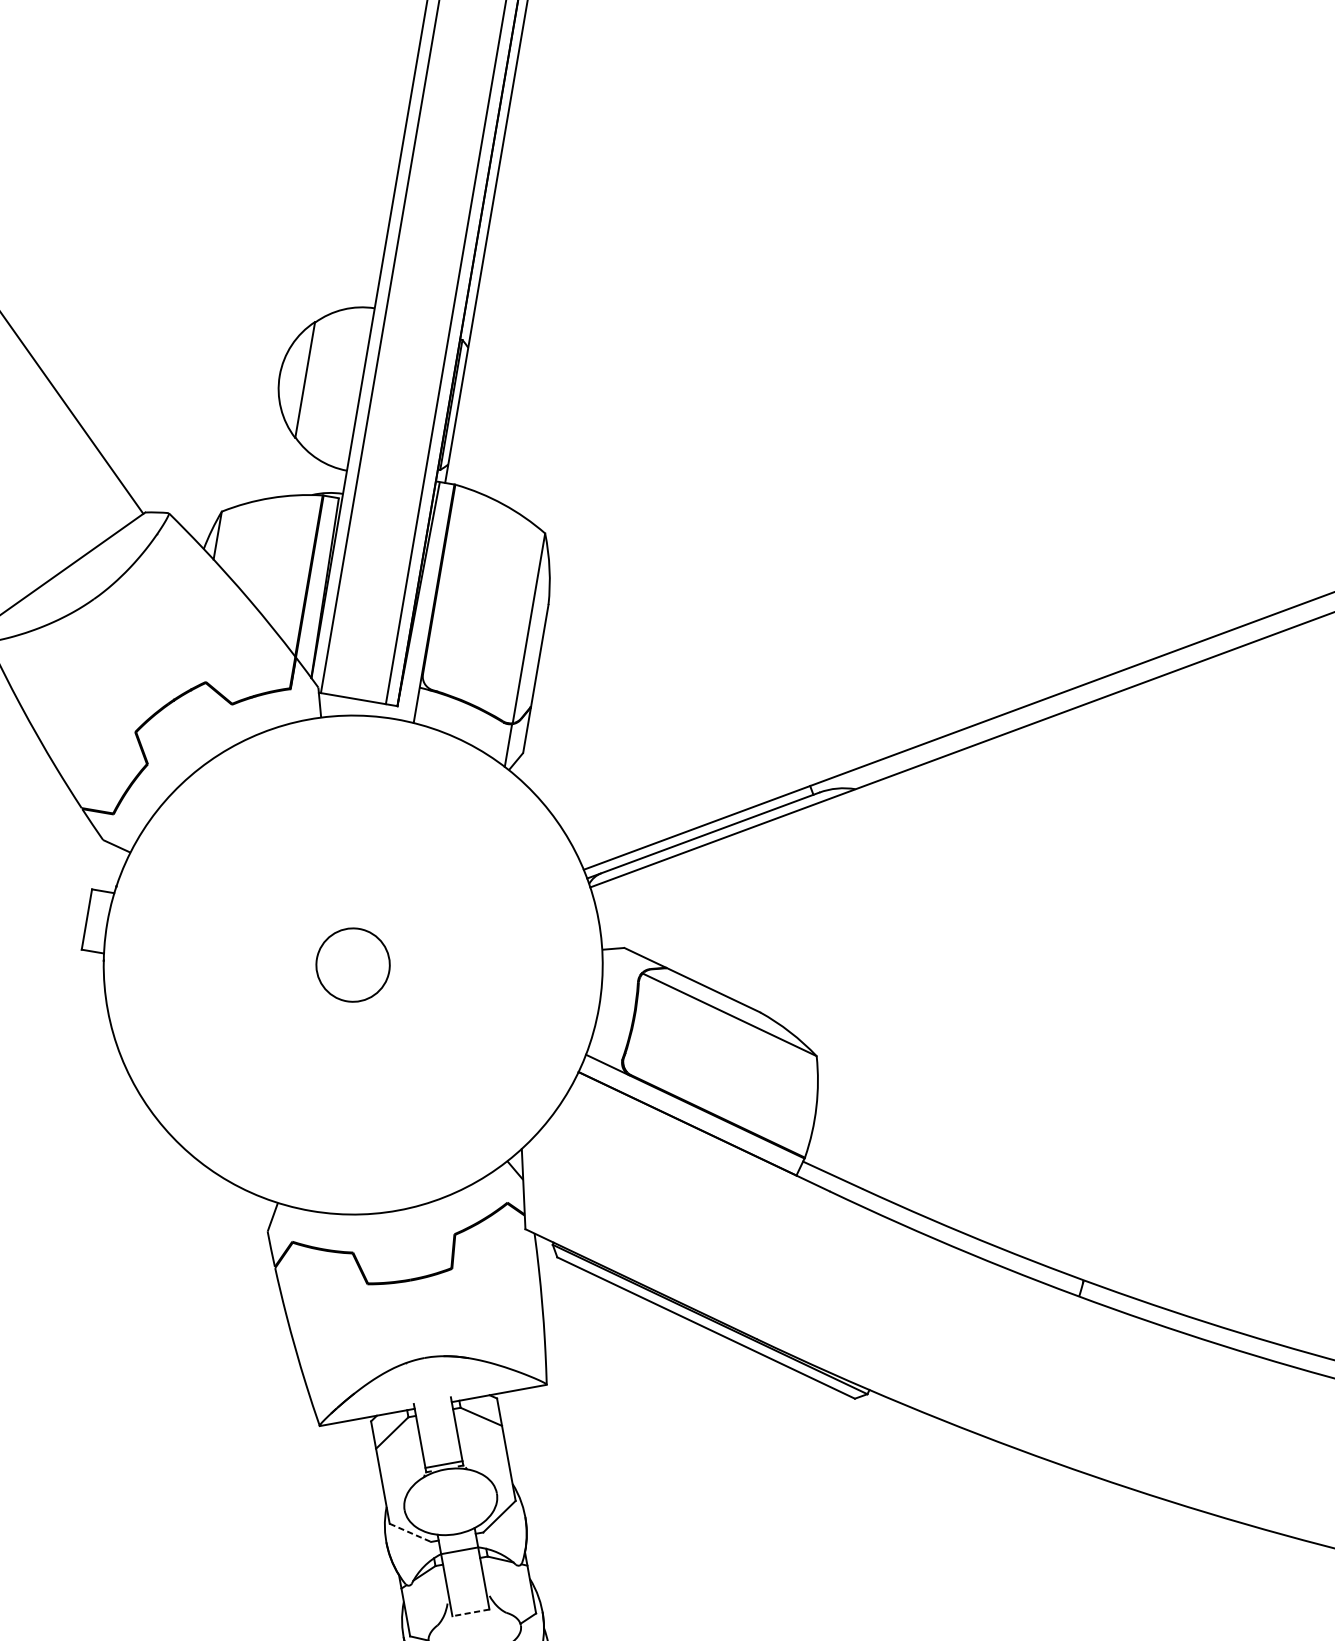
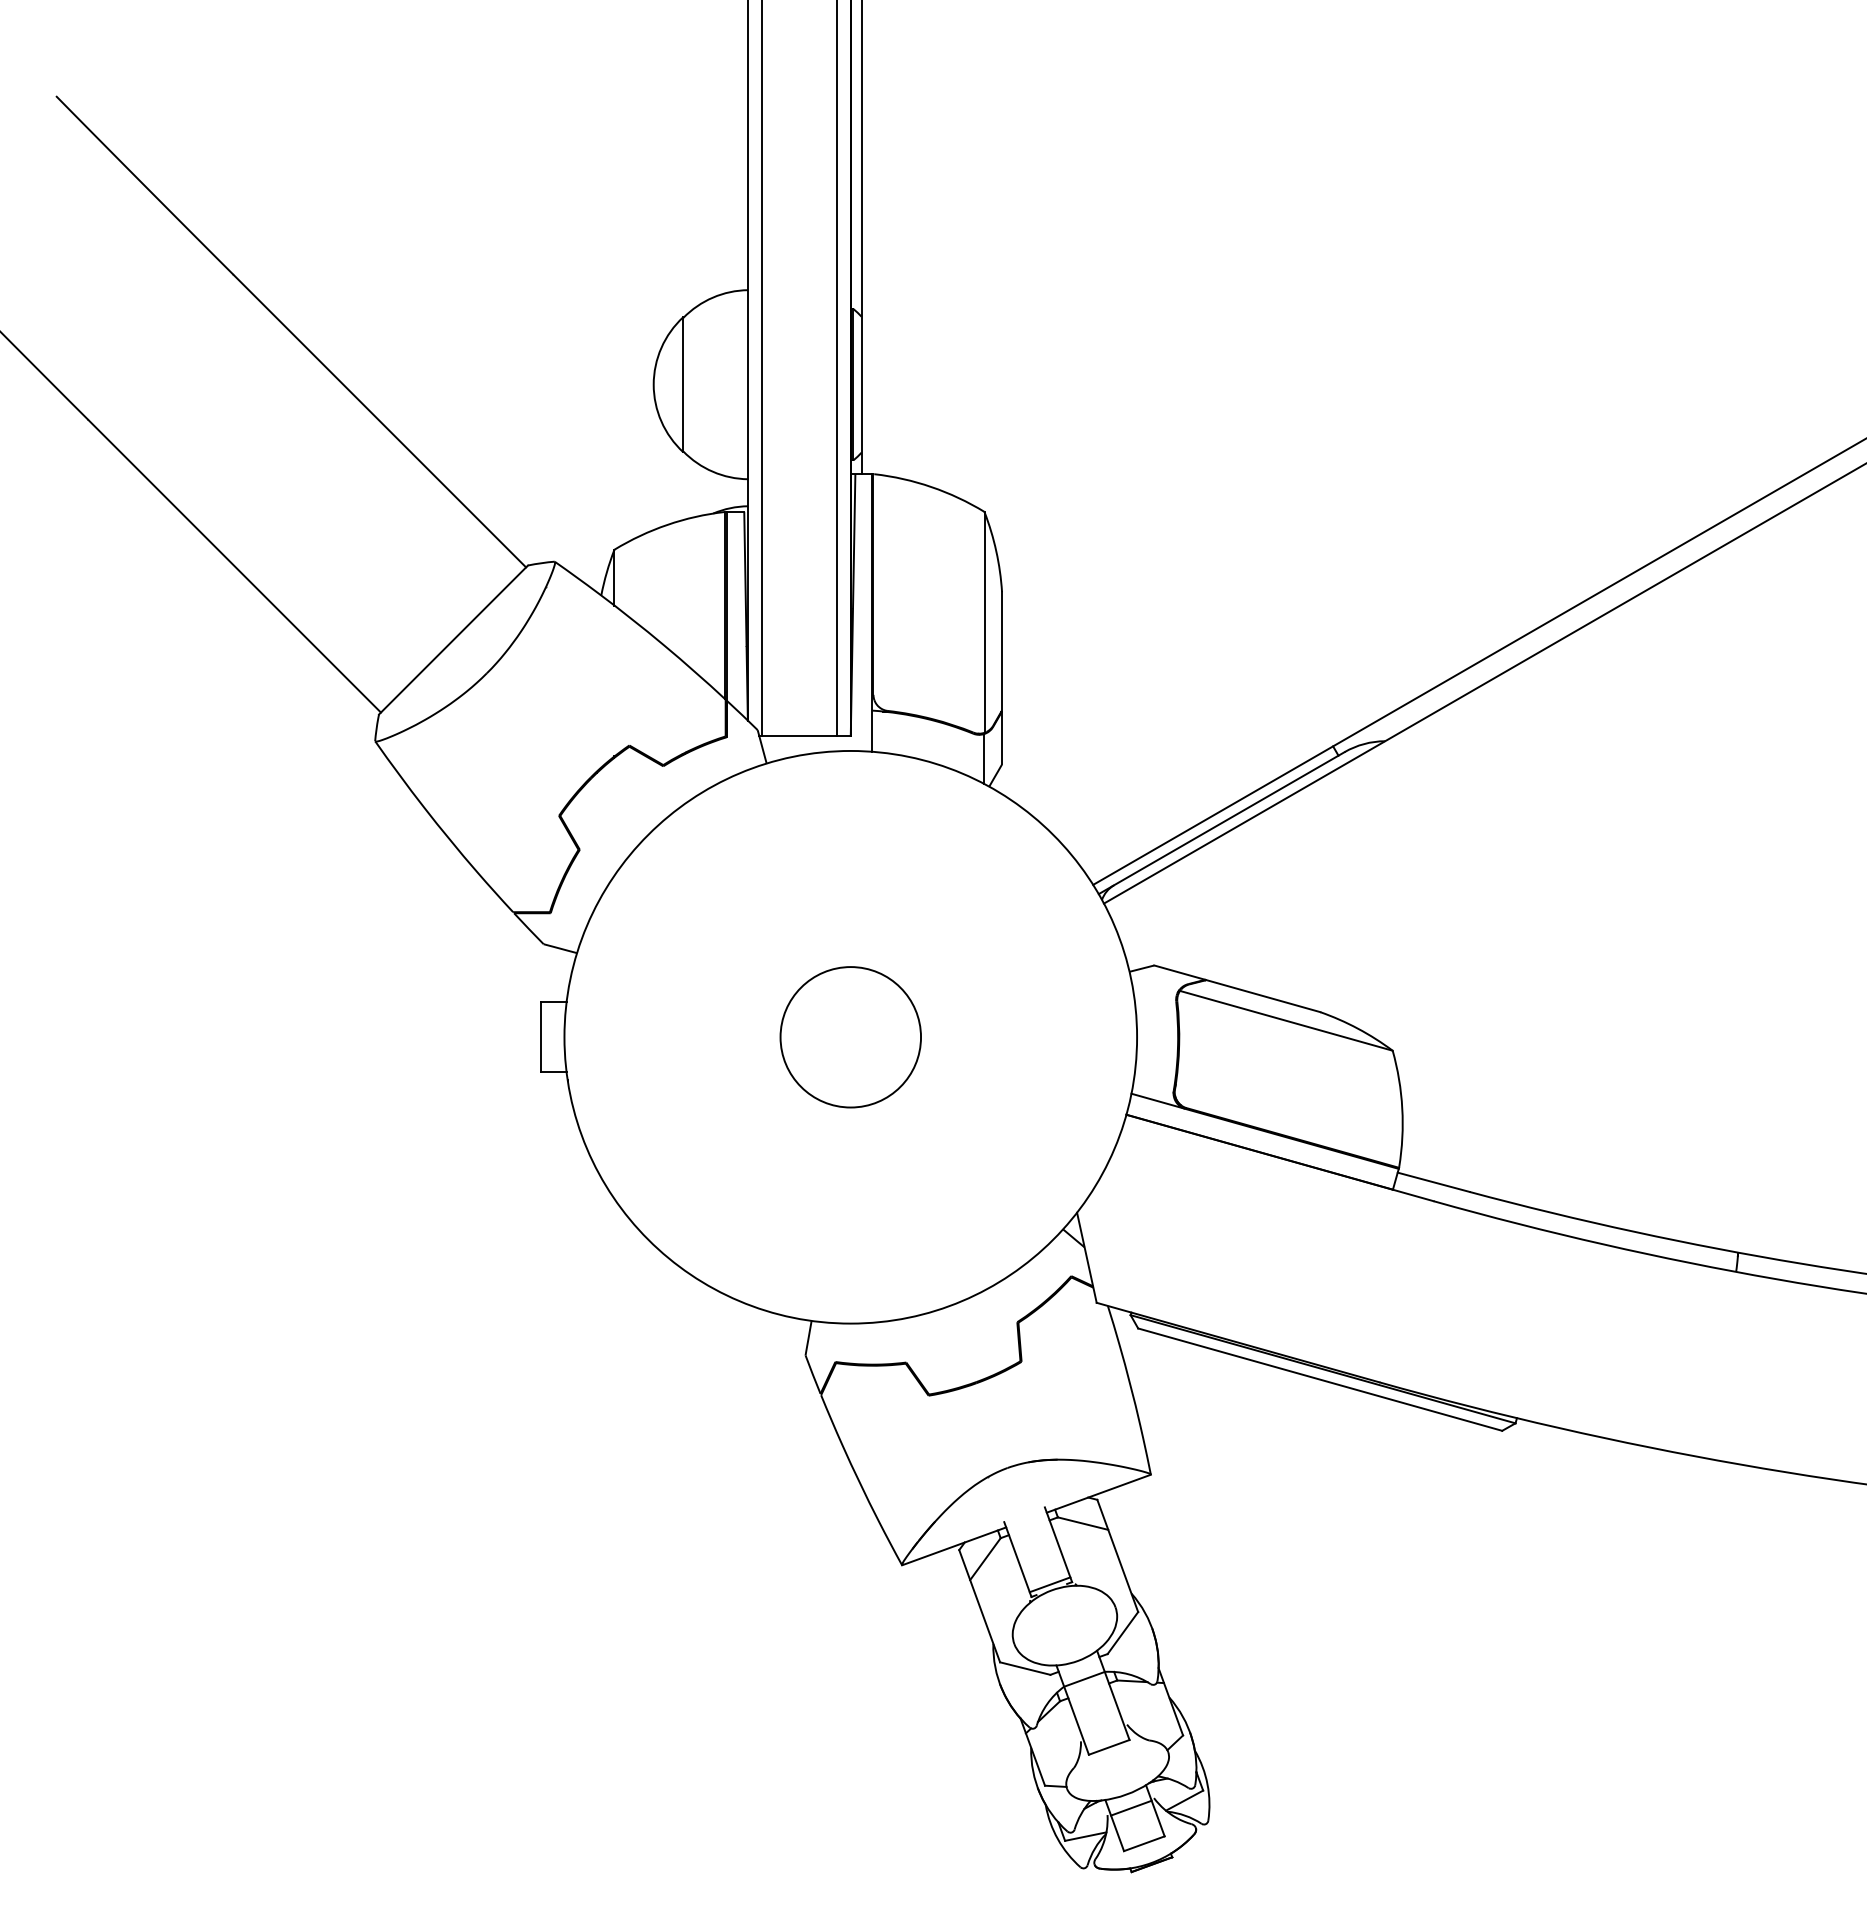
circle: (352, 965) -> (850, 1037), size x1.67
line: (410, 1532) -> (1025, 1668), dashed -> solid
line: (471, 1613) -> (1109, 1747), dashed -> solid

